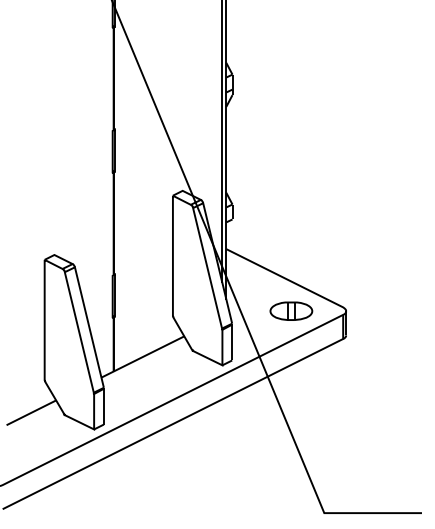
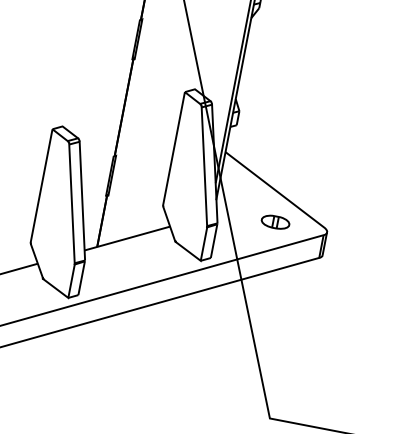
part: (291, 310) -> (275, 221), size x0.7

